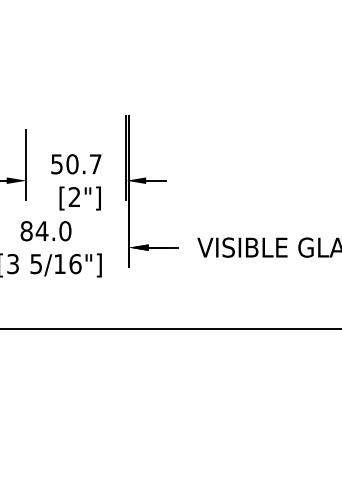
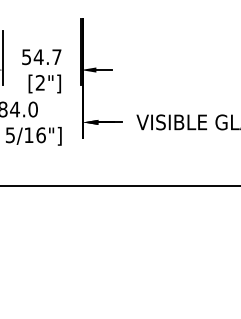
text: (72, 164) -> (38, 57), 50.7 -> 54.7

